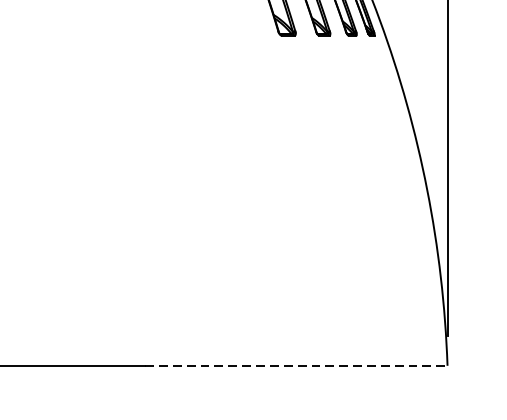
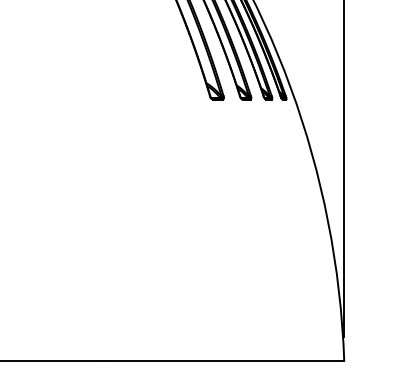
line: (296, 365) -> (224, 361), dashed -> solid

